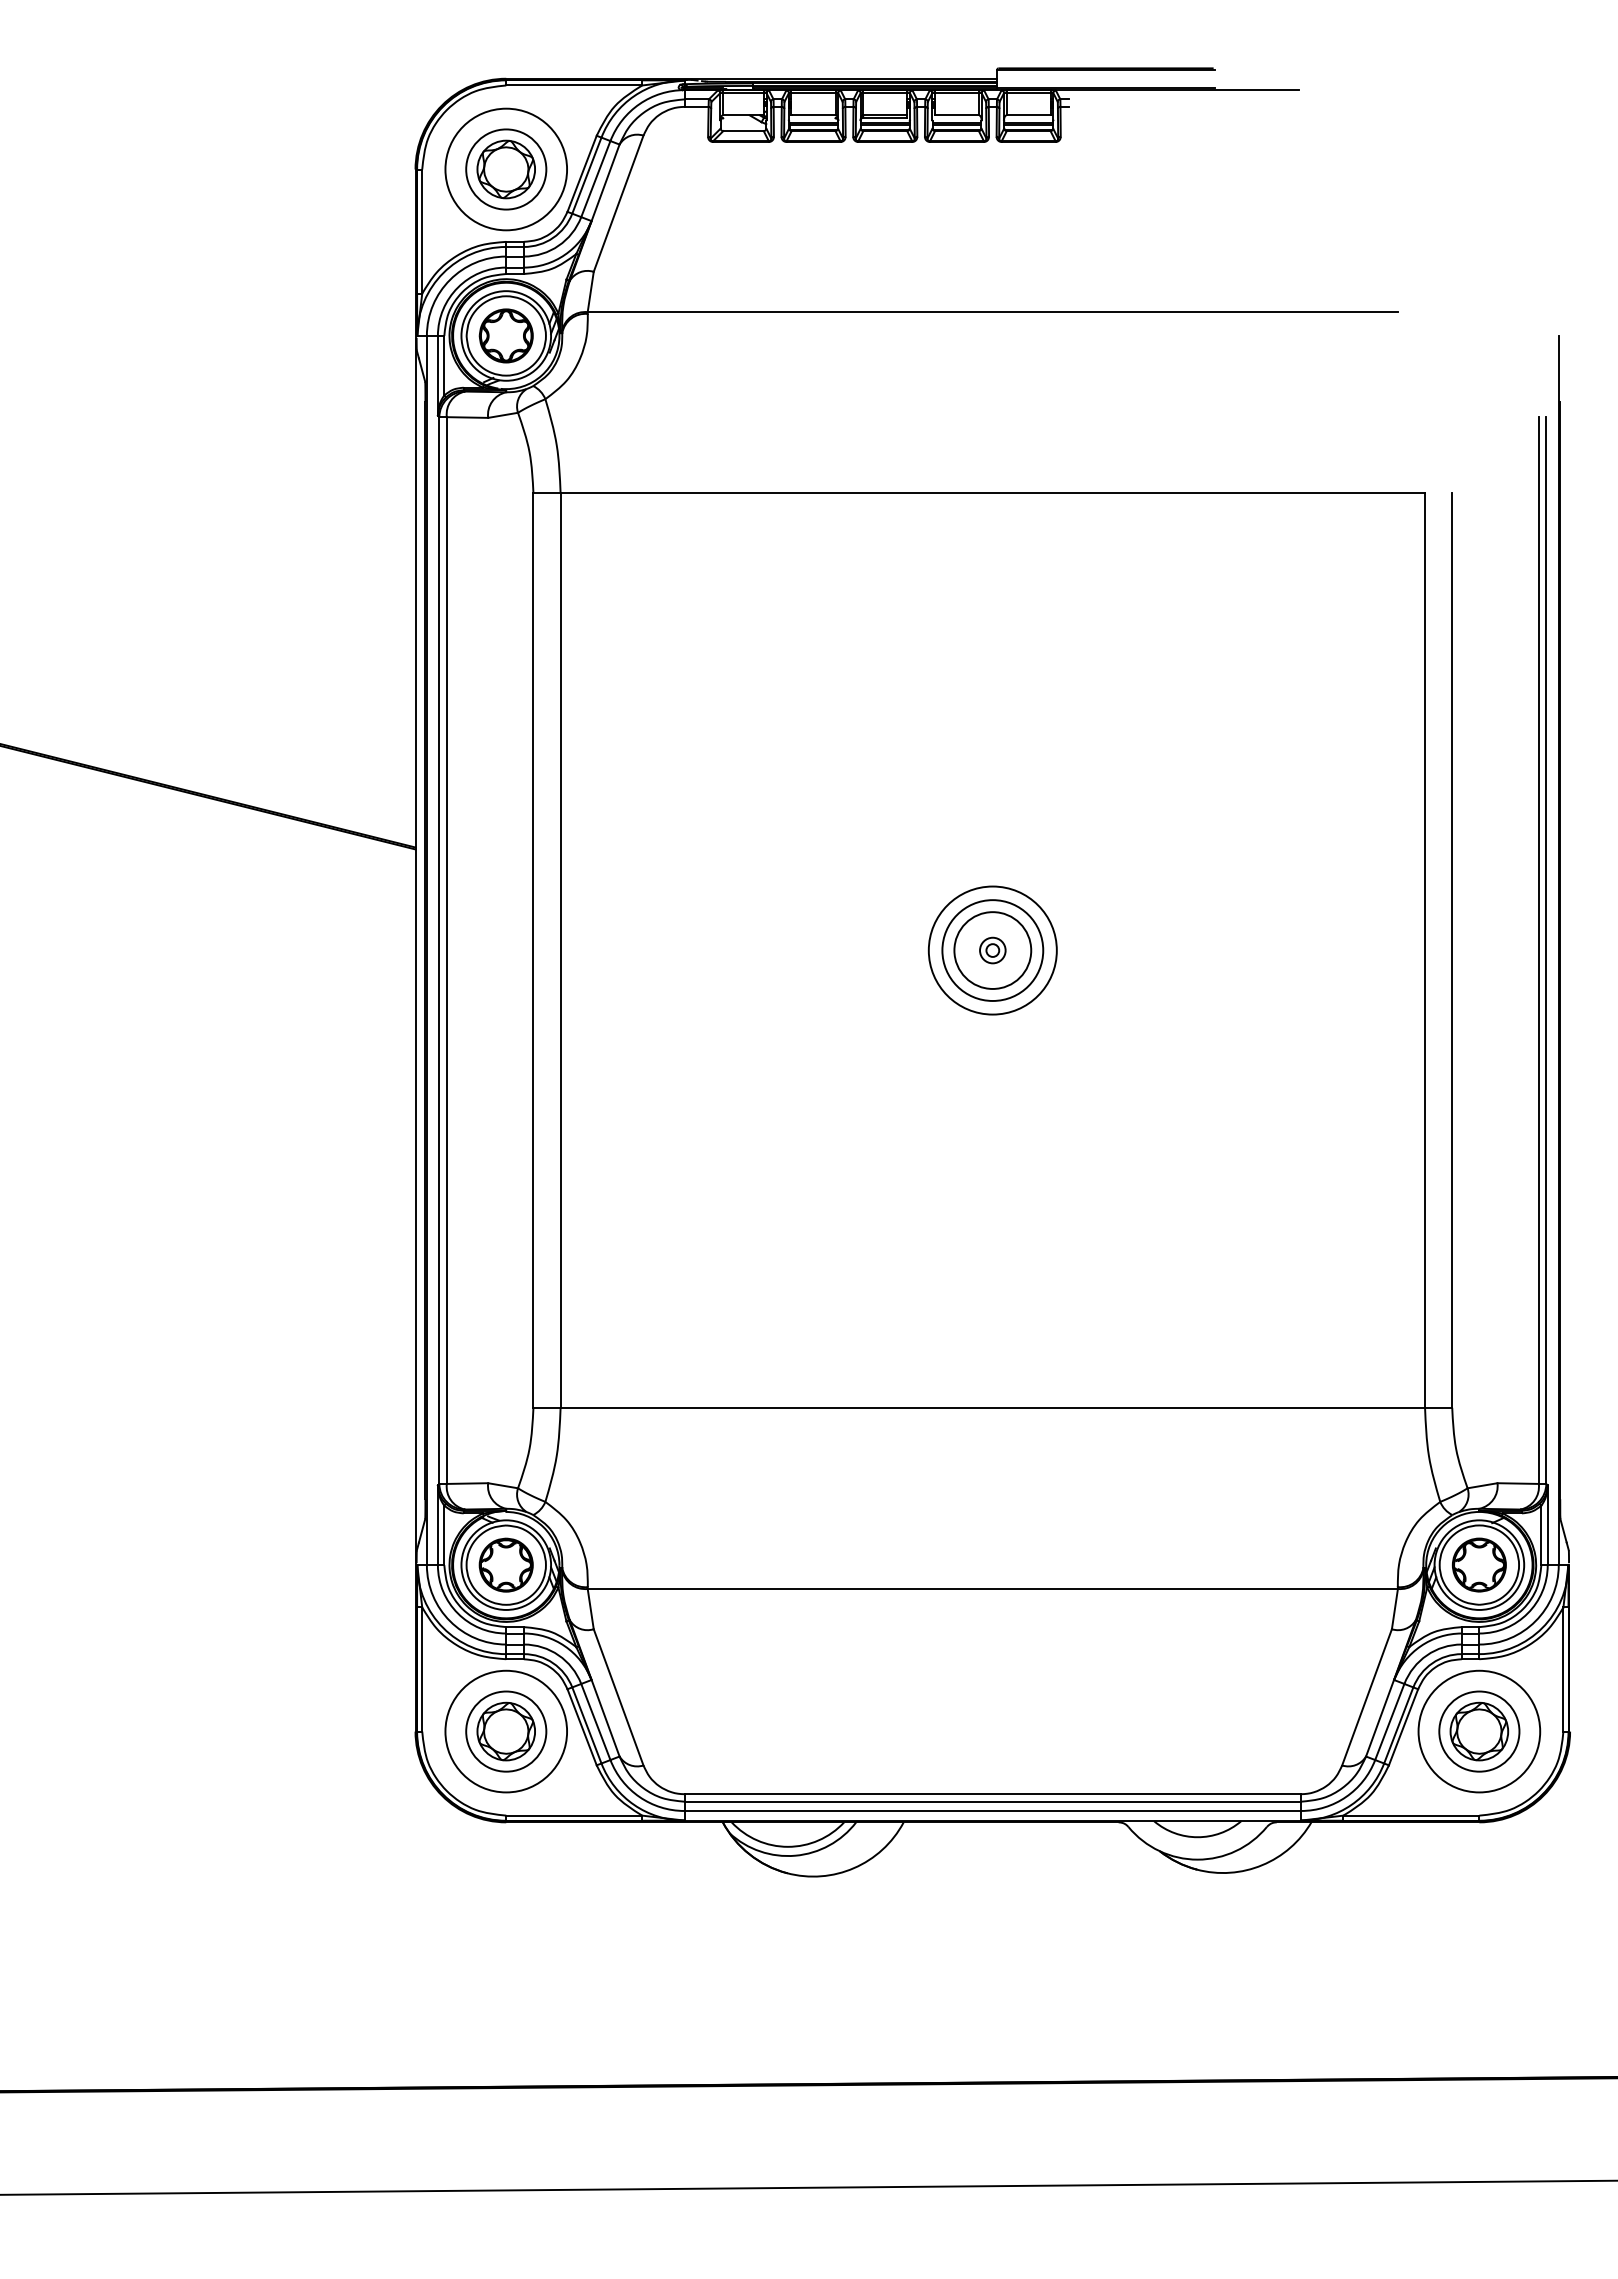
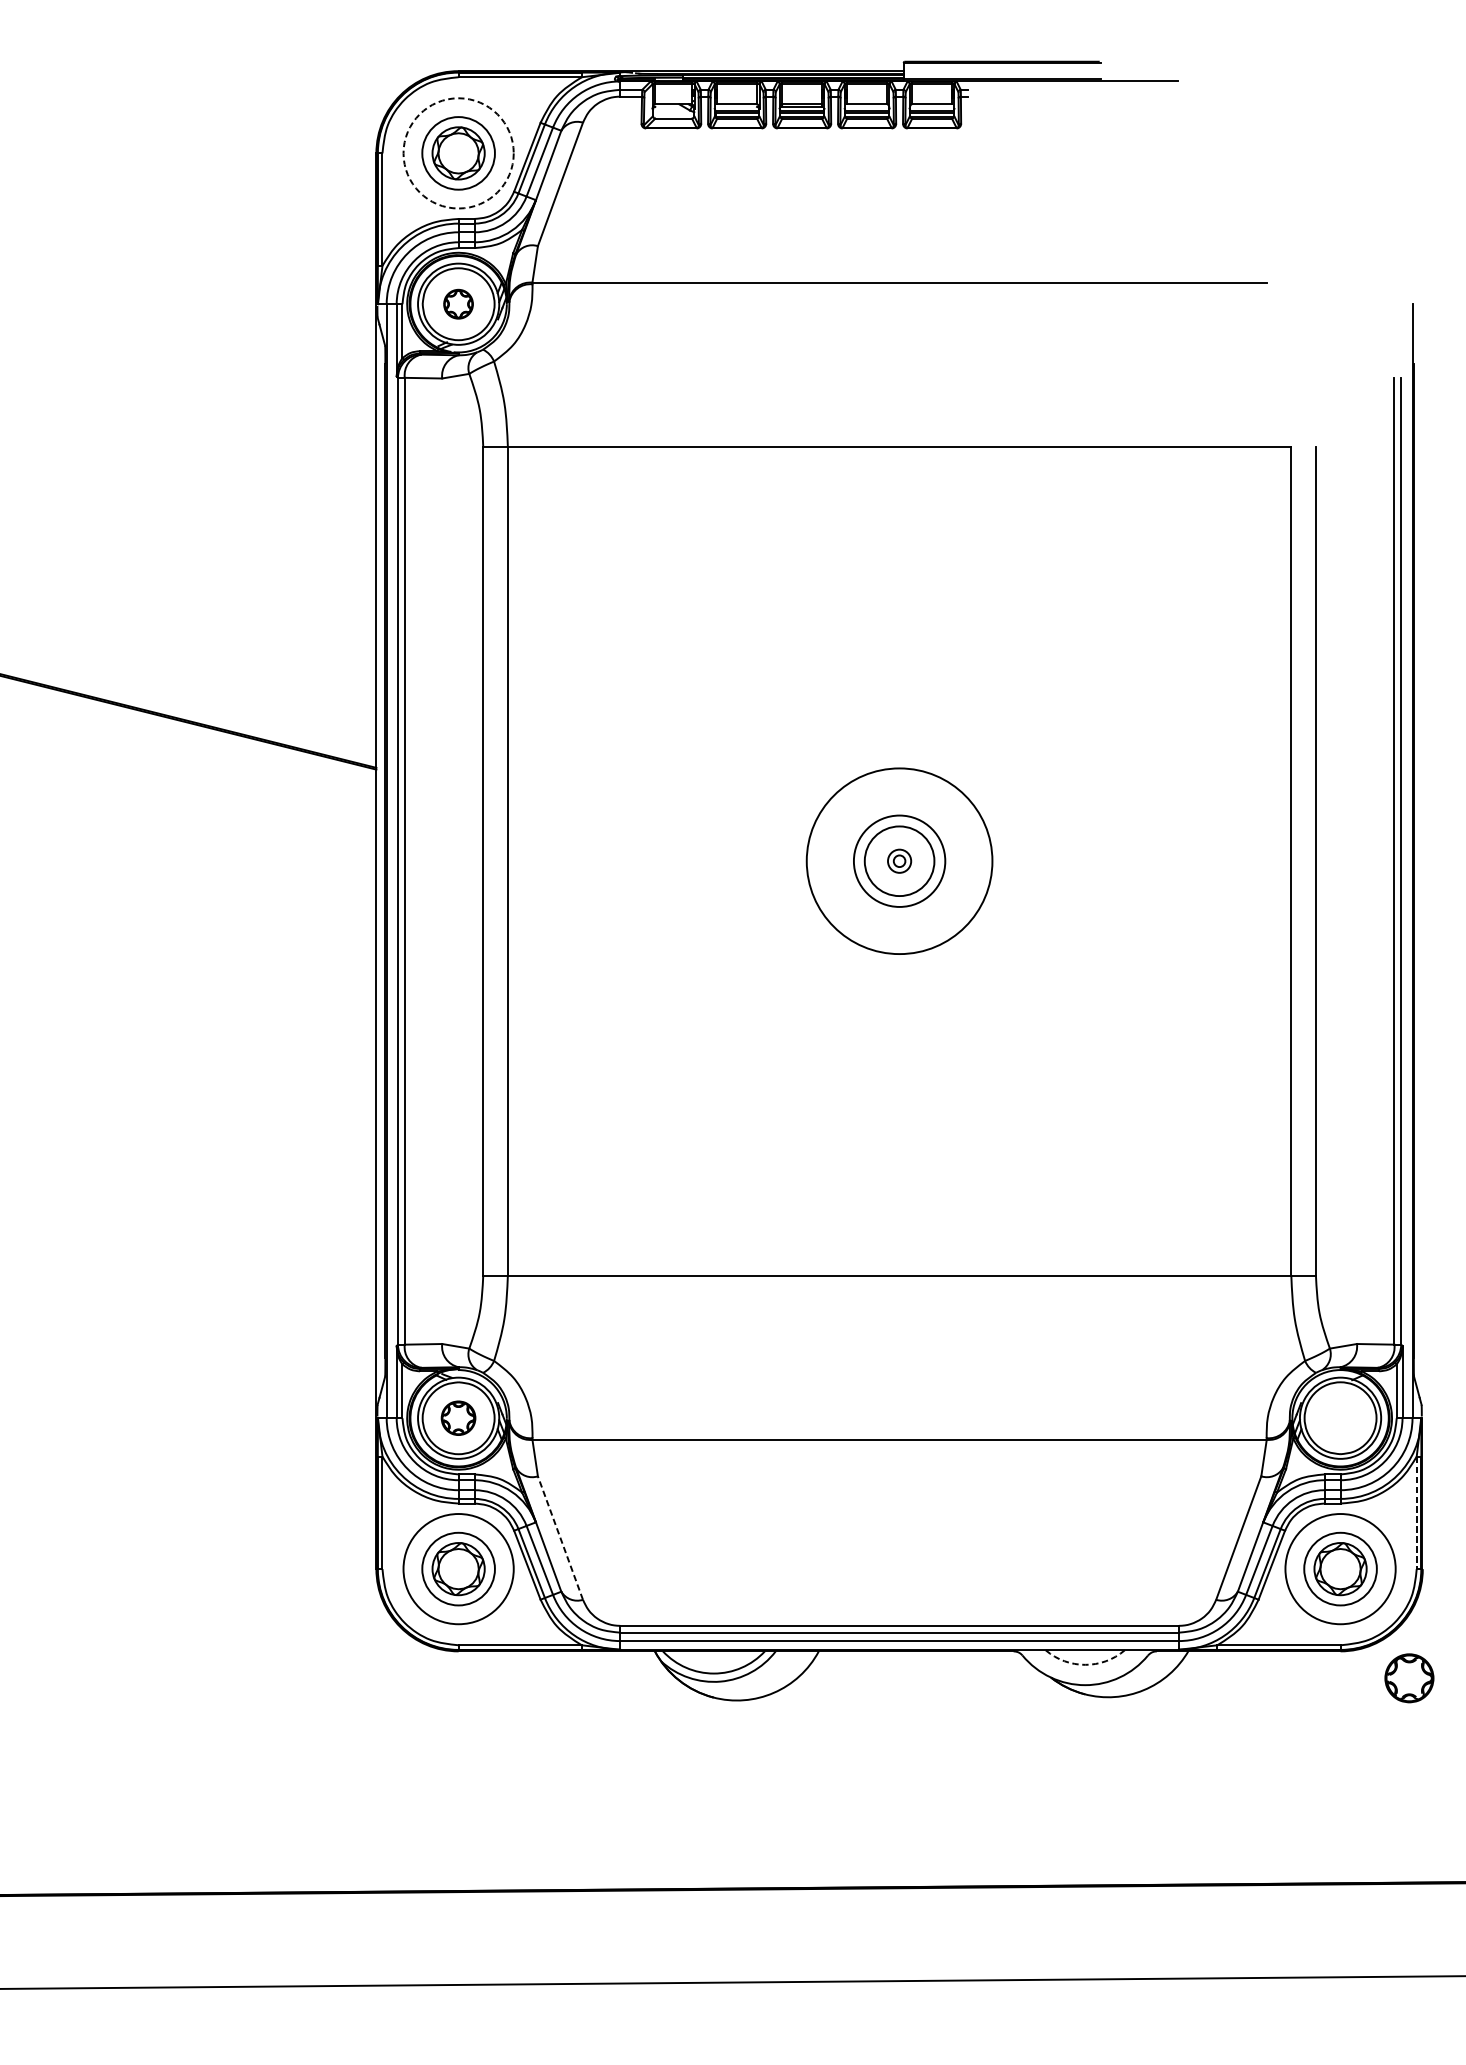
circle: (506, 169) -> (458, 153), solid -> dashed
part: (505, 335) -> (457, 303), size x0.6
circle: (992, 950) -> (899, 861), size x1.6
part: (505, 1564) -> (457, 1417), size x0.7
part: (1478, 1564) -> (1408, 1677), moved
line: (1563, 1670) -> (1416, 1513), solid -> dashed
line: (618, 1697) -> (560, 1538), solid -> dashed
arc: (1197, 1837) -> (1085, 1665), solid -> dashed

